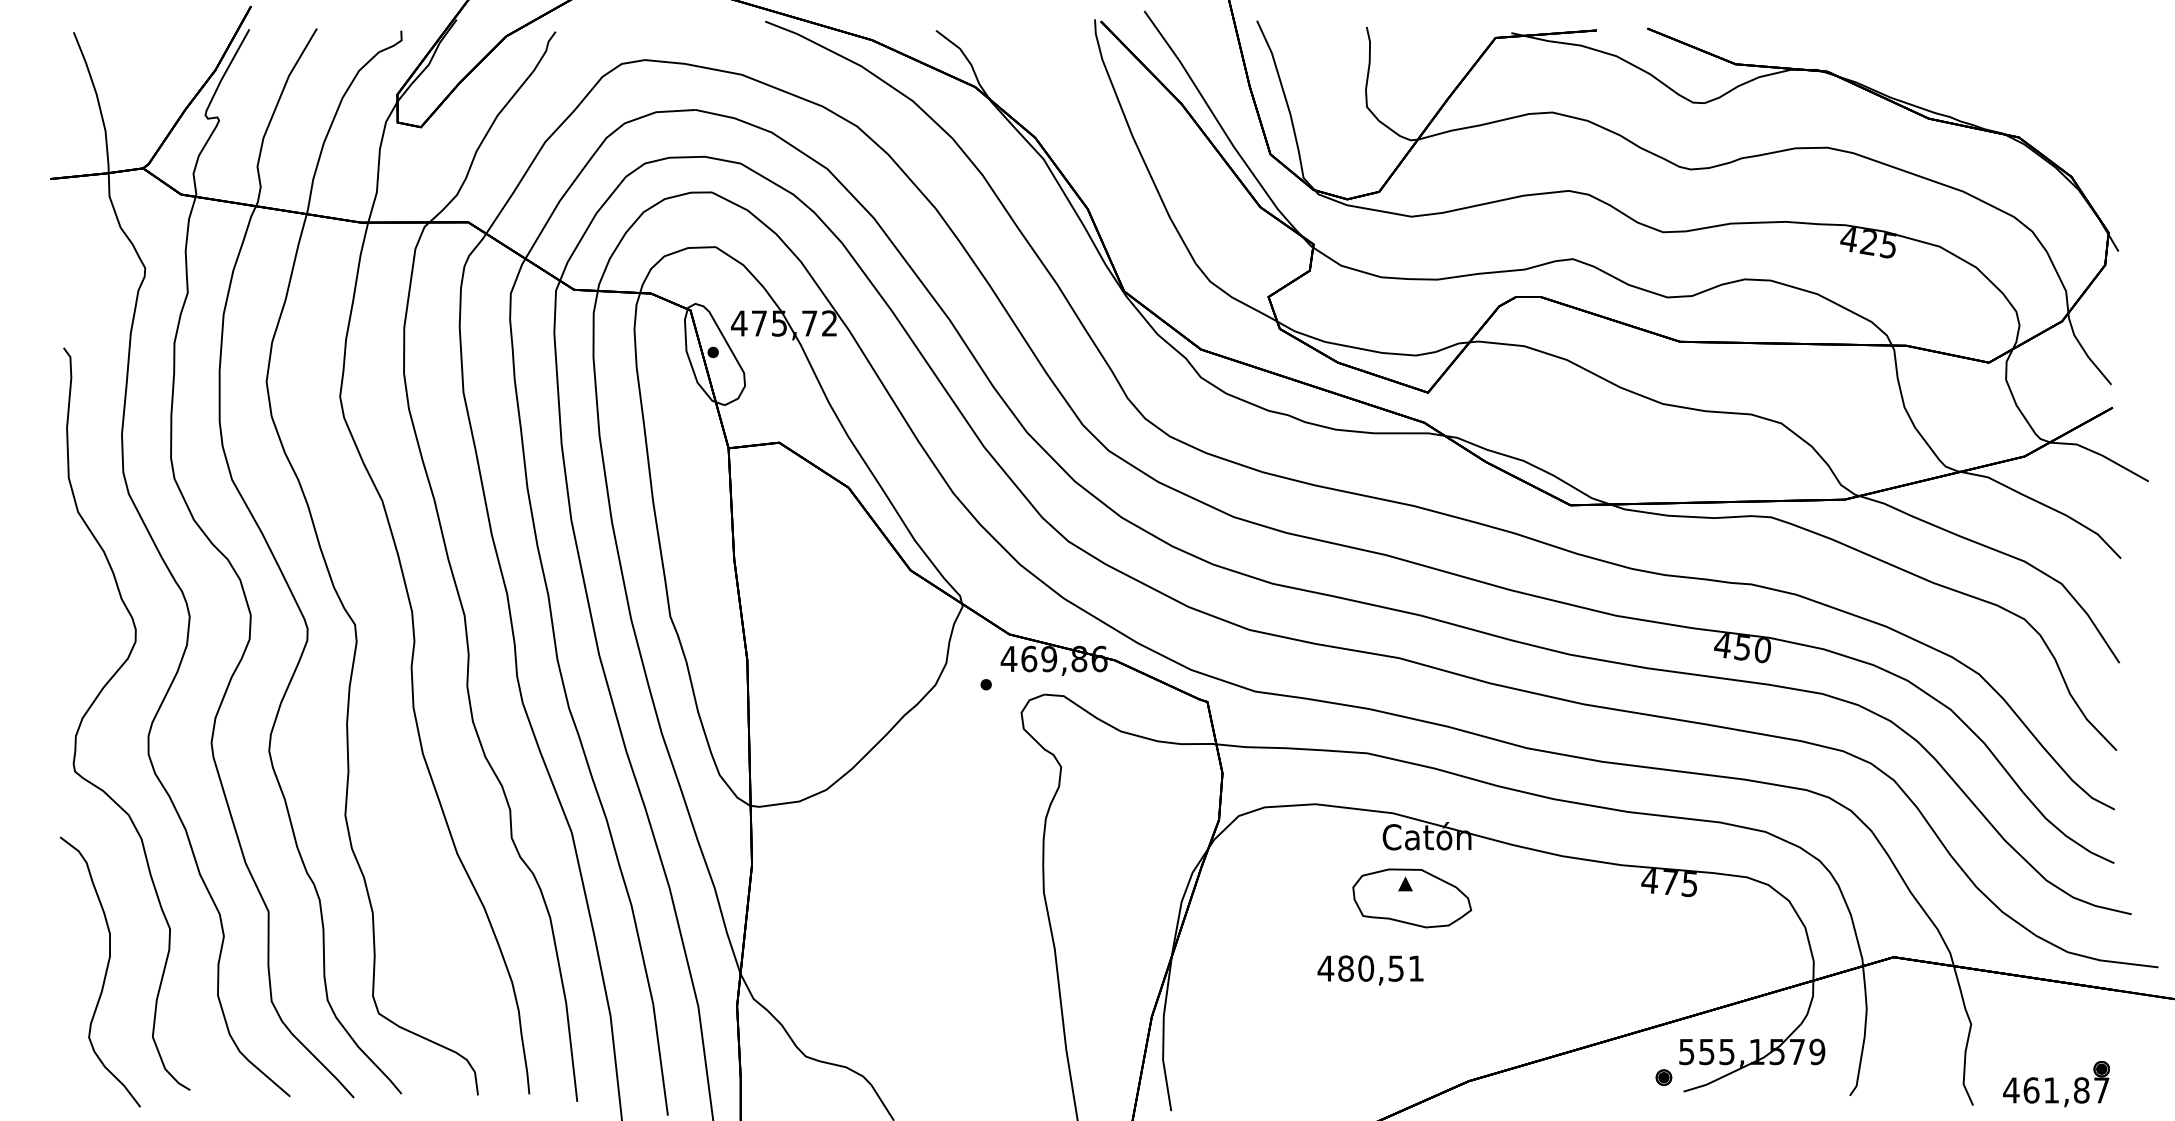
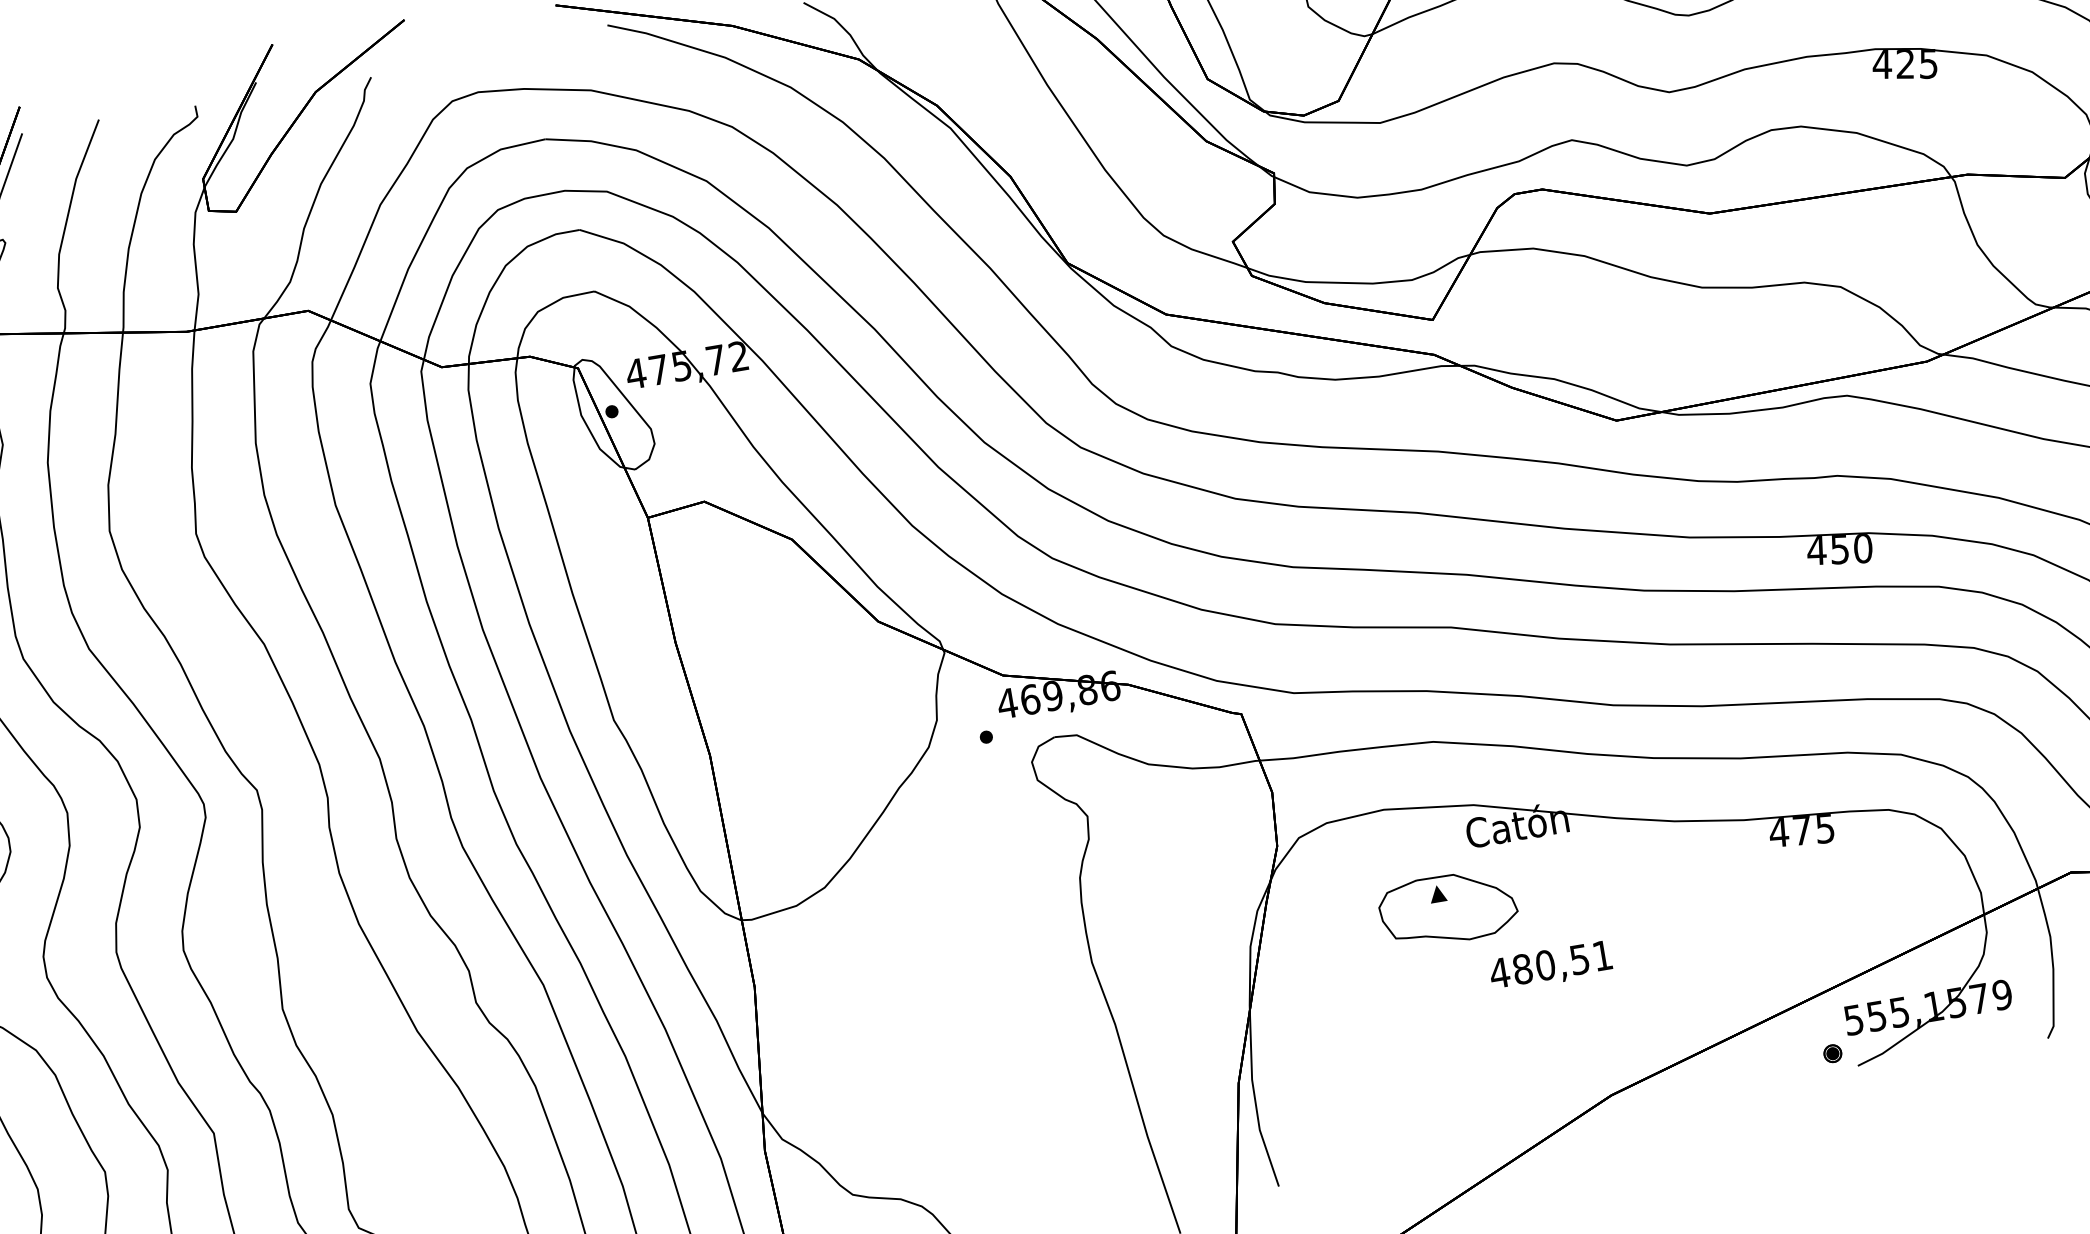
part: (1412, 898) -> (1448, 909), moved
text: (1370, 970) -> (1550, 966), moved

